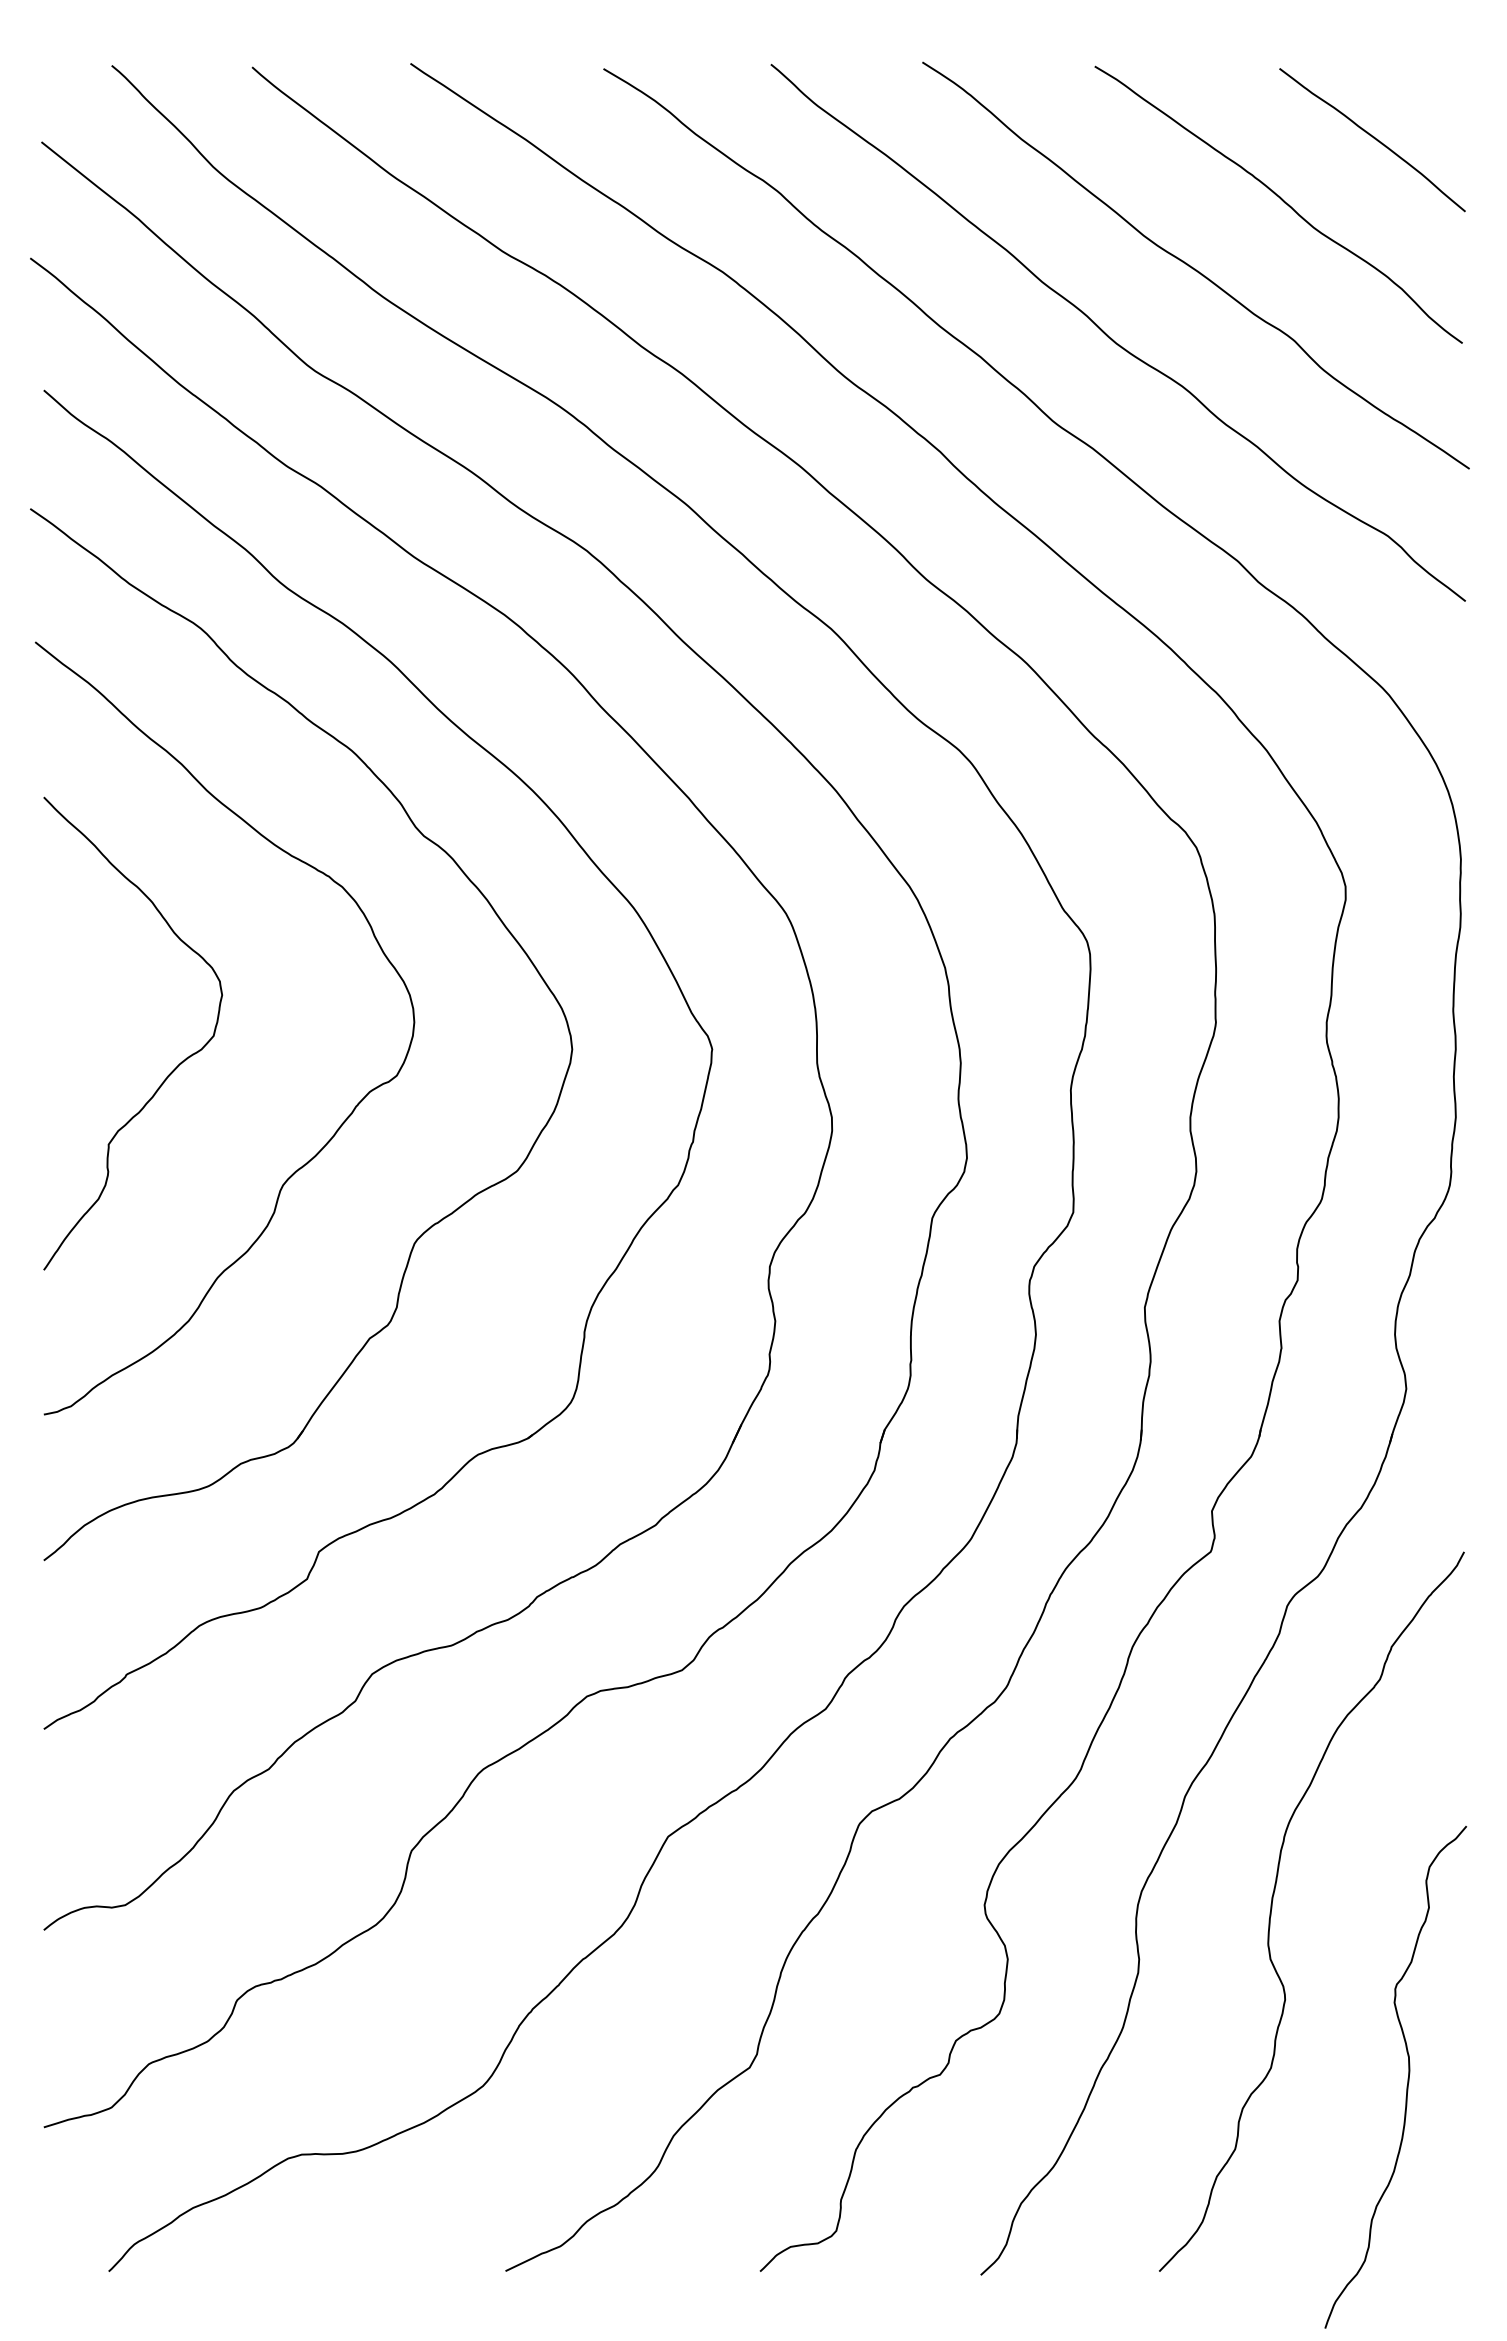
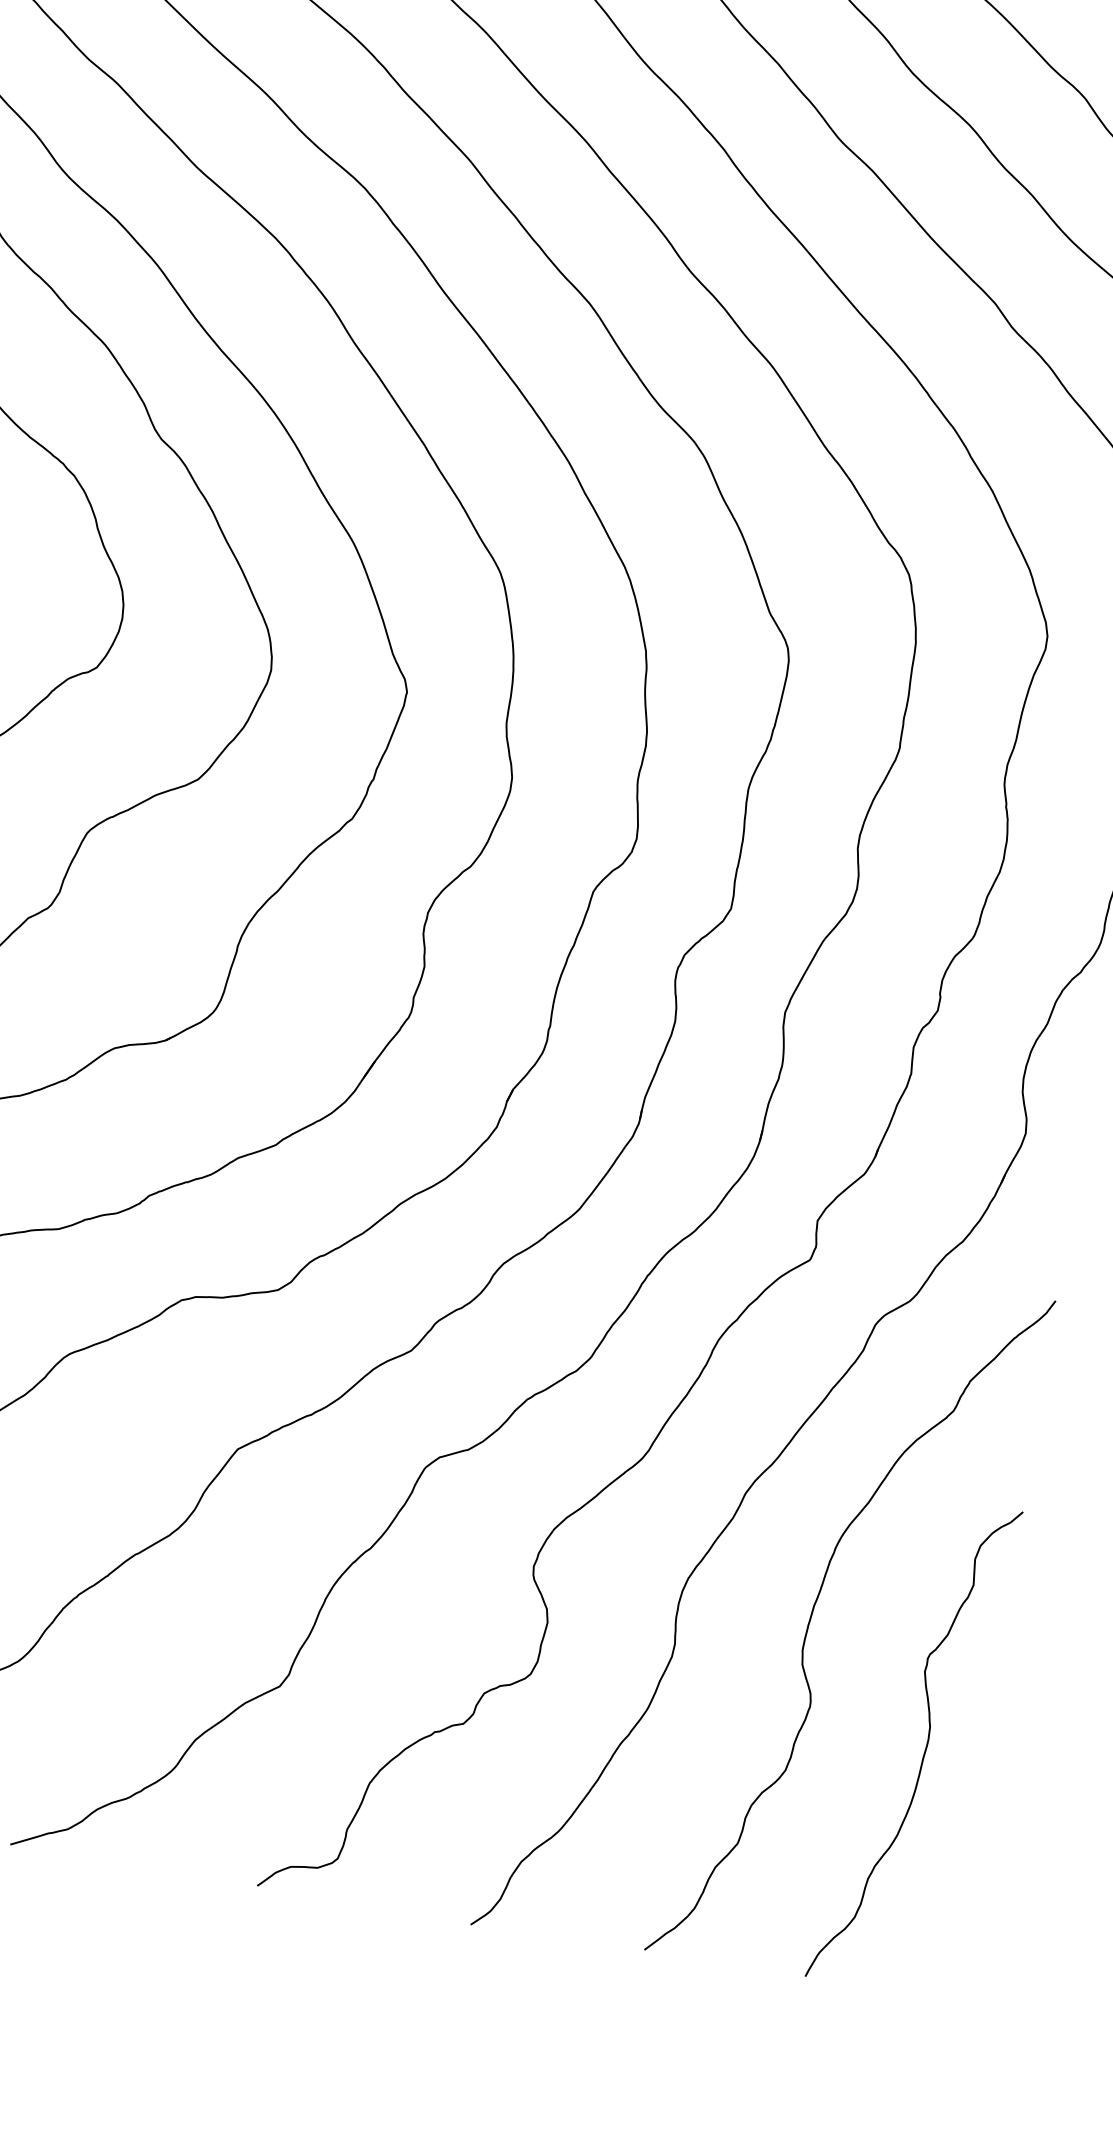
curve: (1407, 2078) -> (925, 1747), moved

